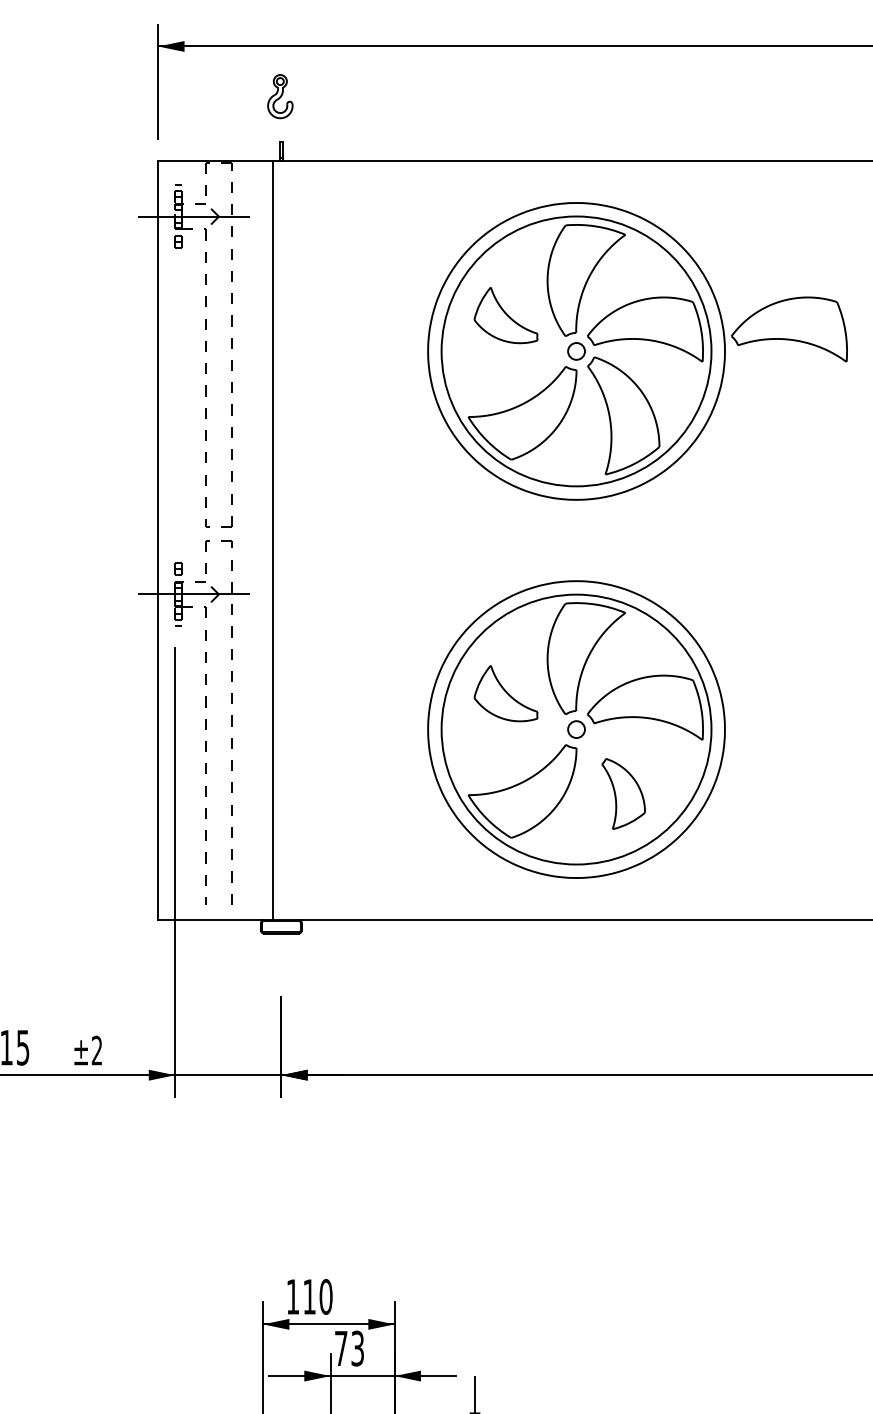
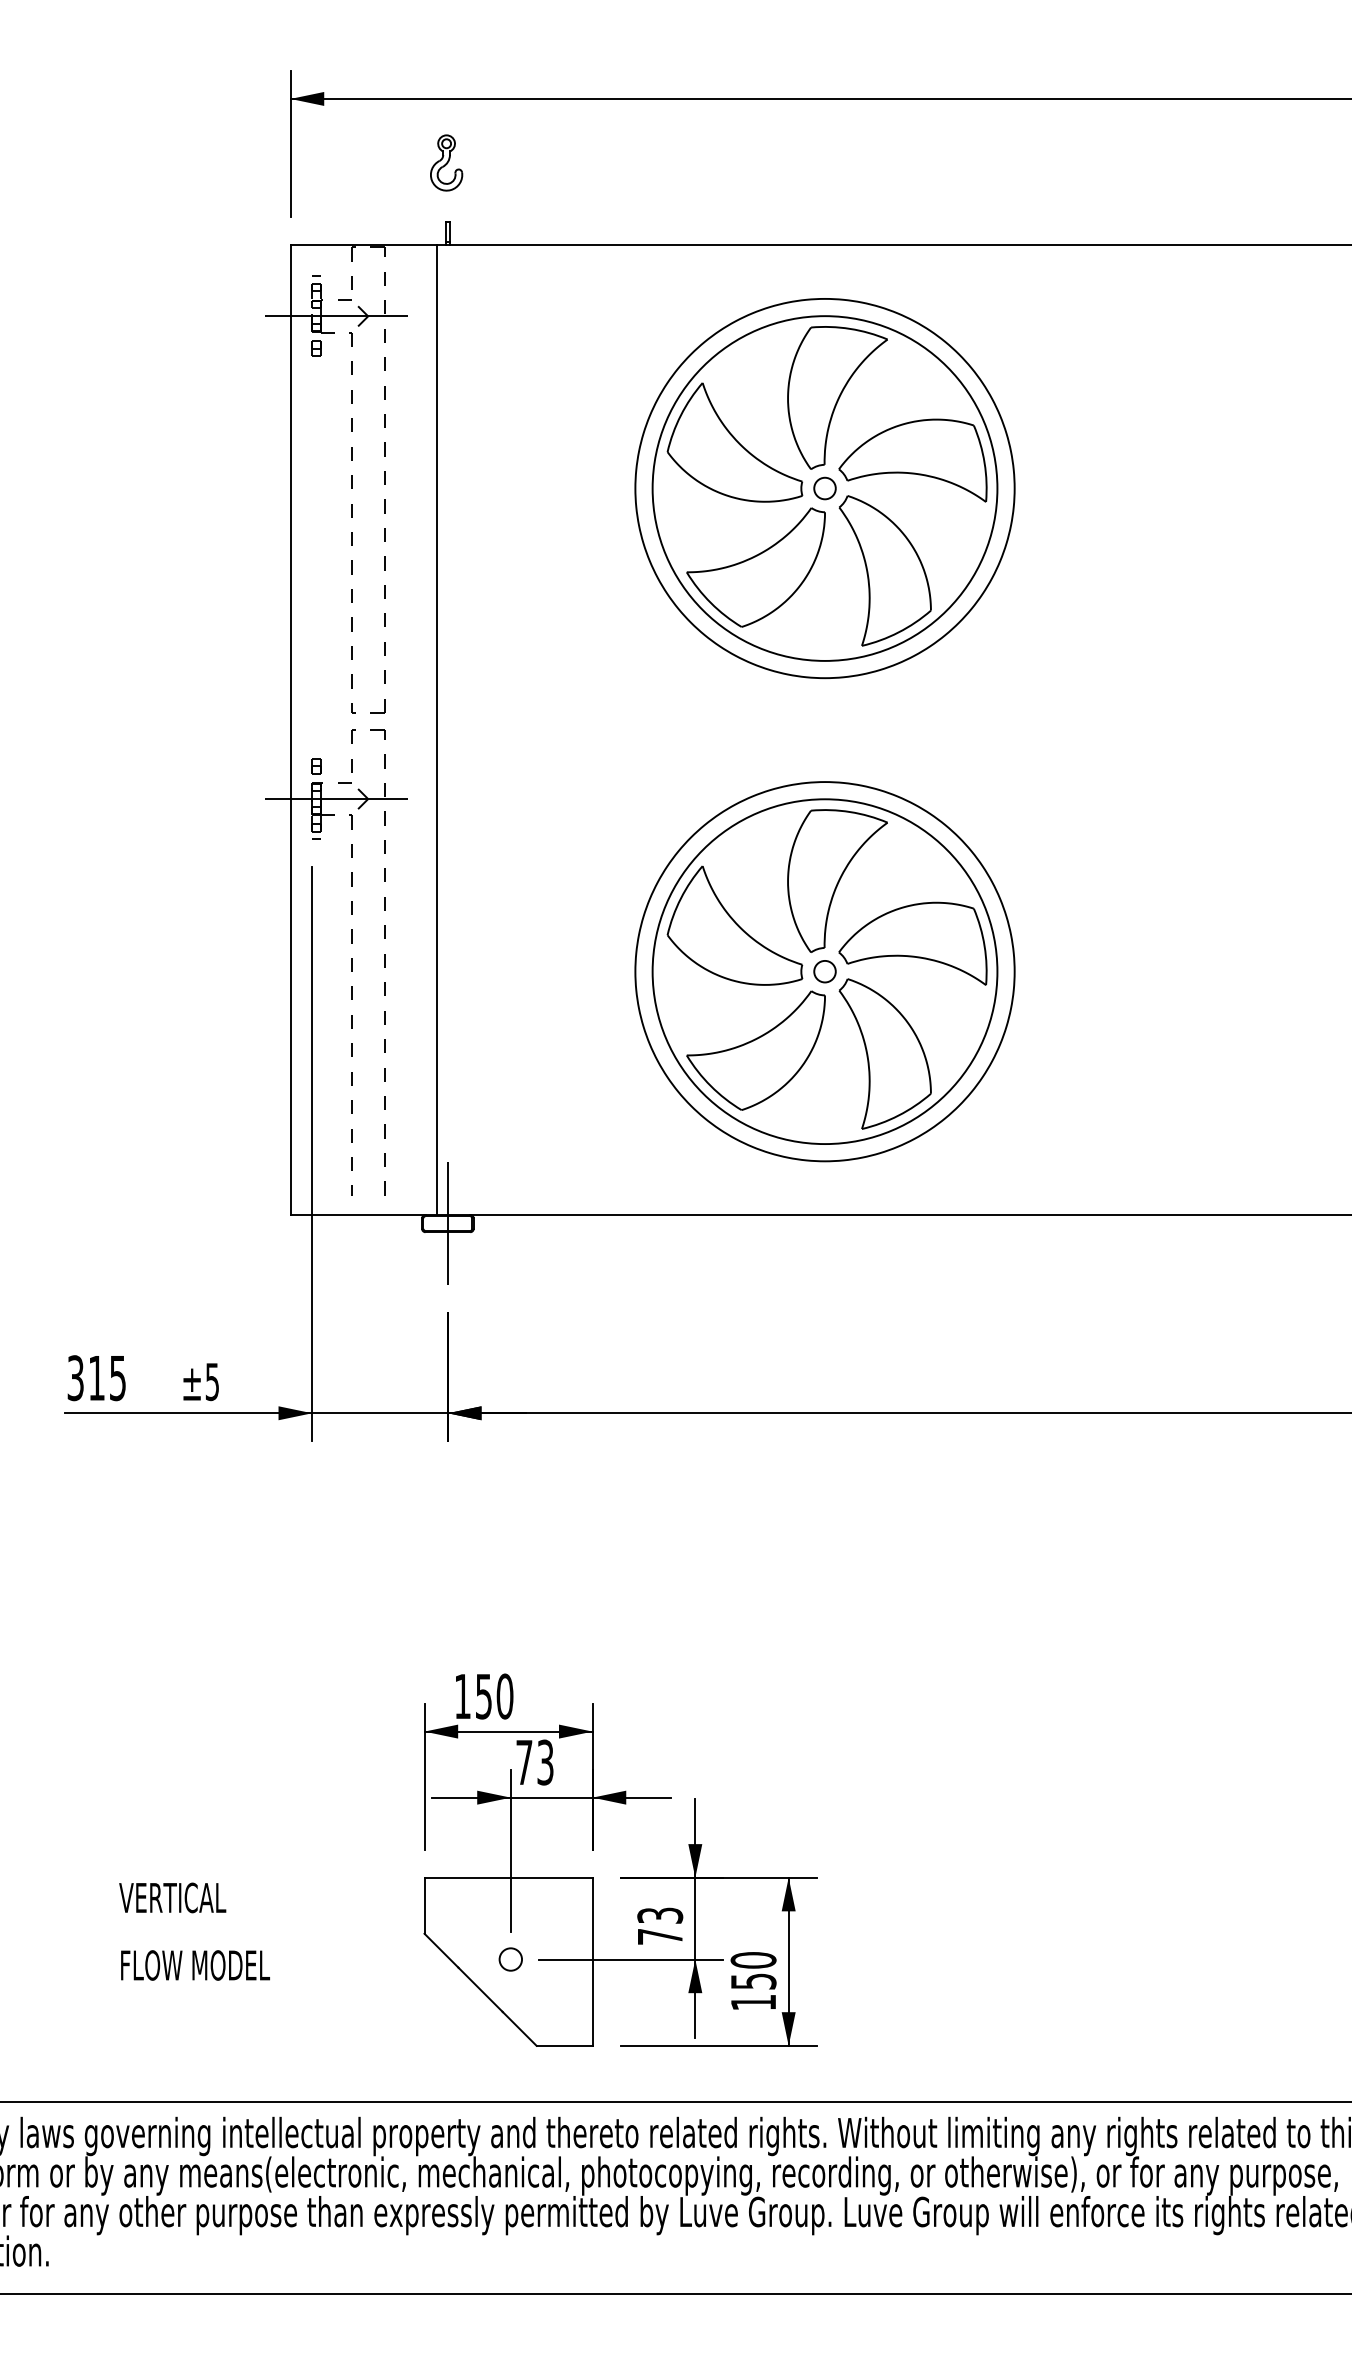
part: (505, 315) -> (734, 442), size x1.67
part: (789, 329) -> (1096, 460), removed
part: (505, 693) -> (734, 925), size x1.67
part: (623, 793) -> (884, 1053), size x1.67
line: (281, 926) -> (447, 1223), added
text: (96, 1050) -> (211, 1381), ±2 -> ±5
text: (309, 1296) -> (483, 1696), 110 -> 150

